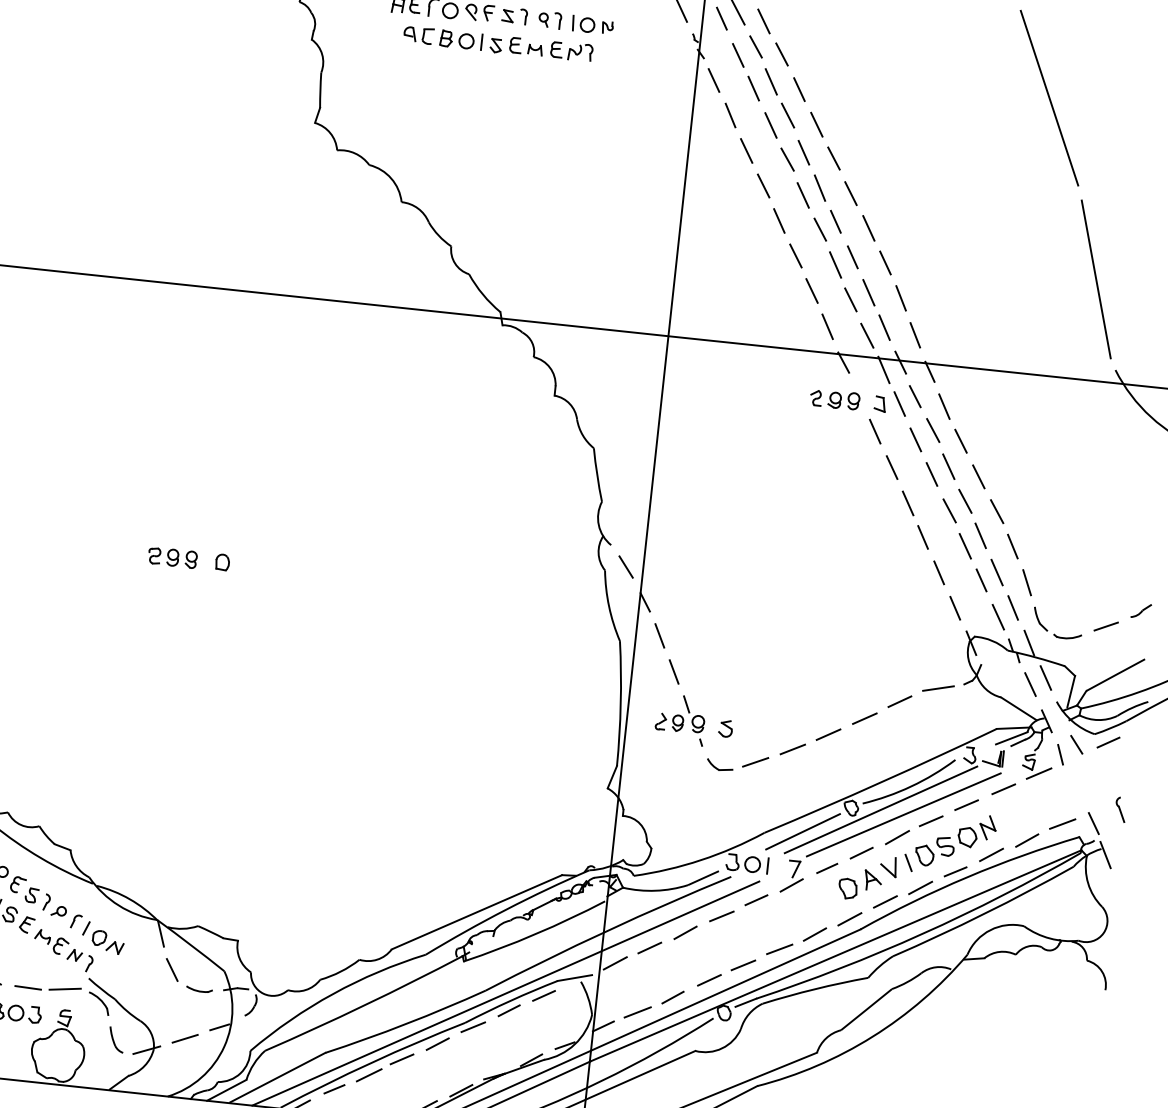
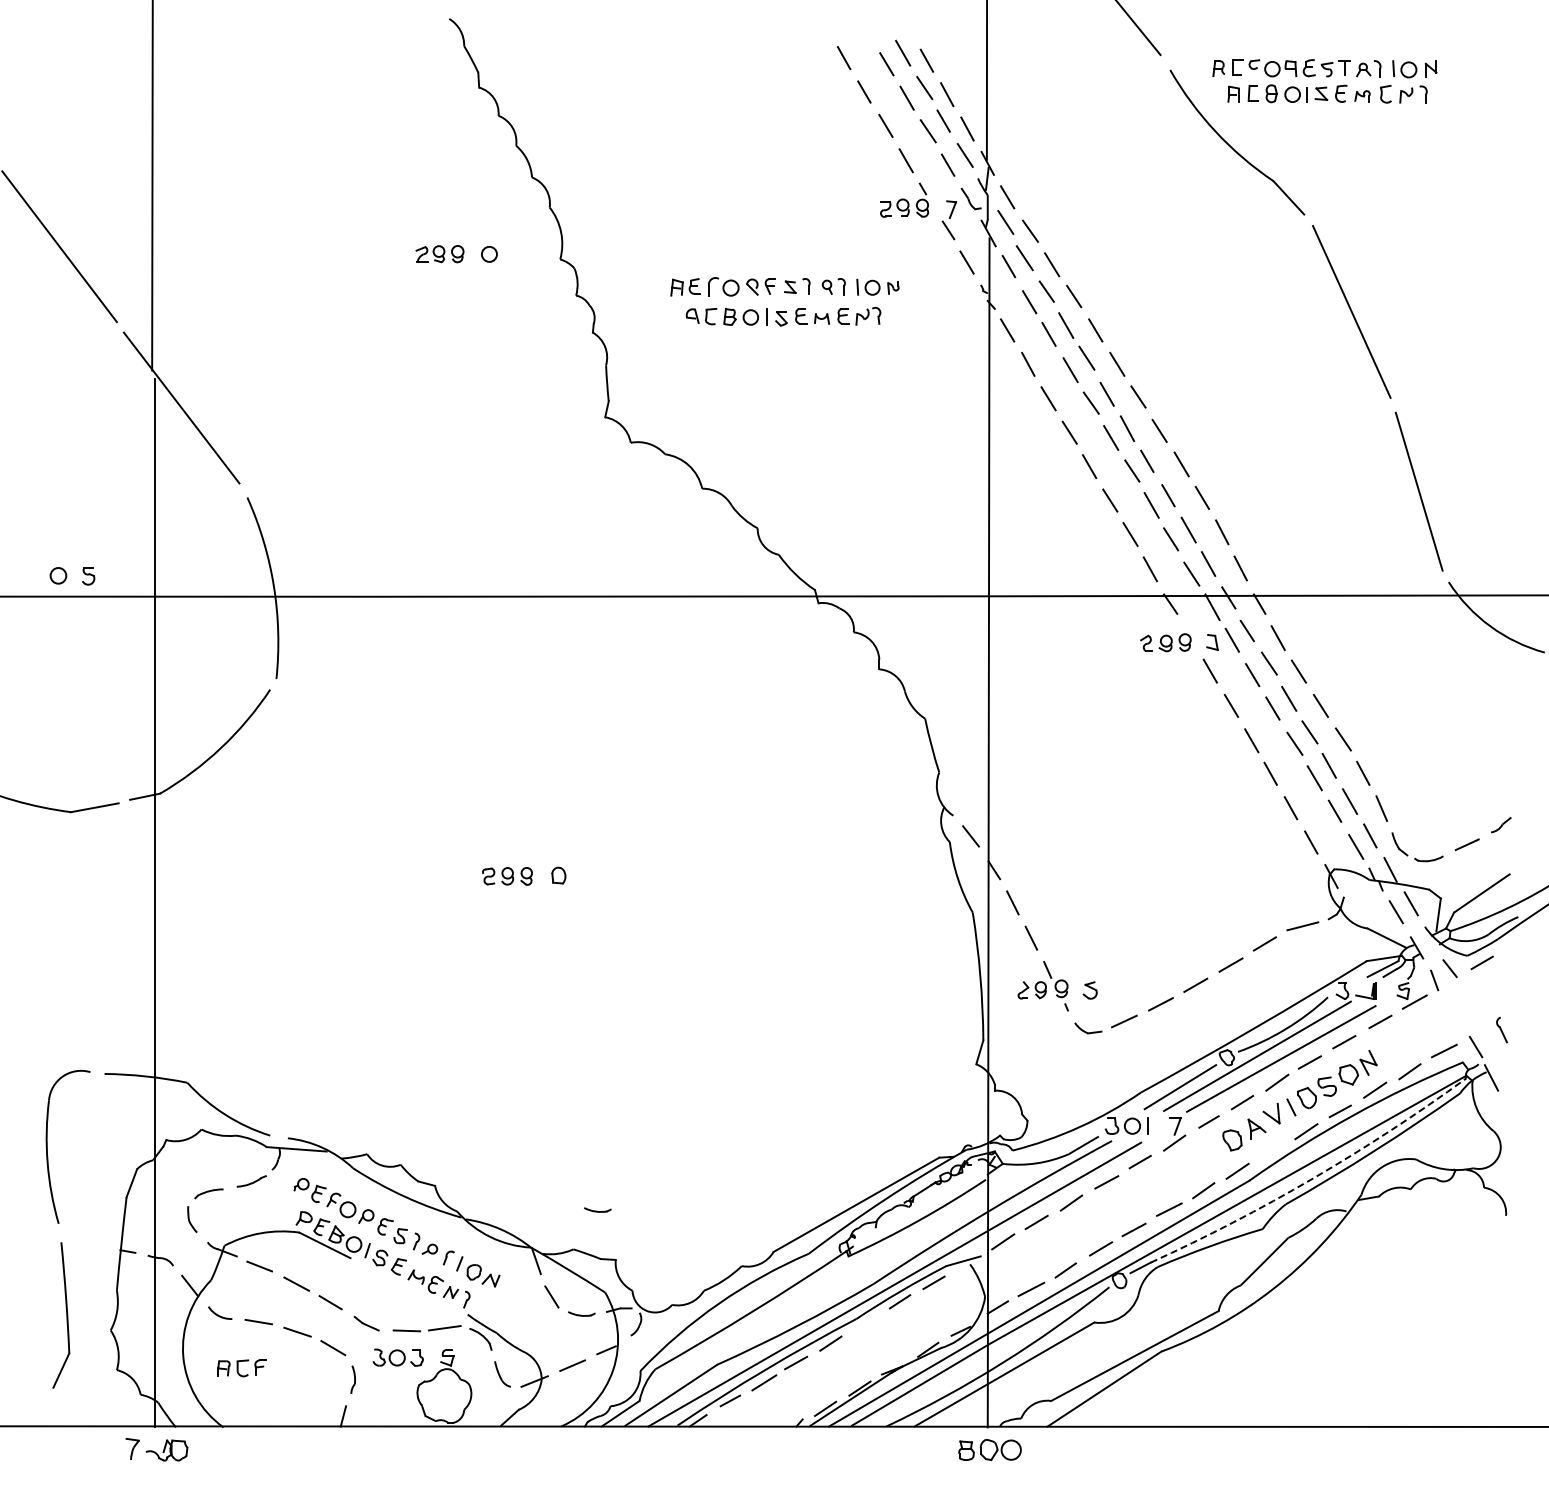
part: (225, 889) -> (597, 1209), added
line: (884, 901) -> (1271, 1149), removed
arc: (922, 934) -> (1313, 1178), solid -> dashed
line: (472, 1027) -> (864, 1322), removed

